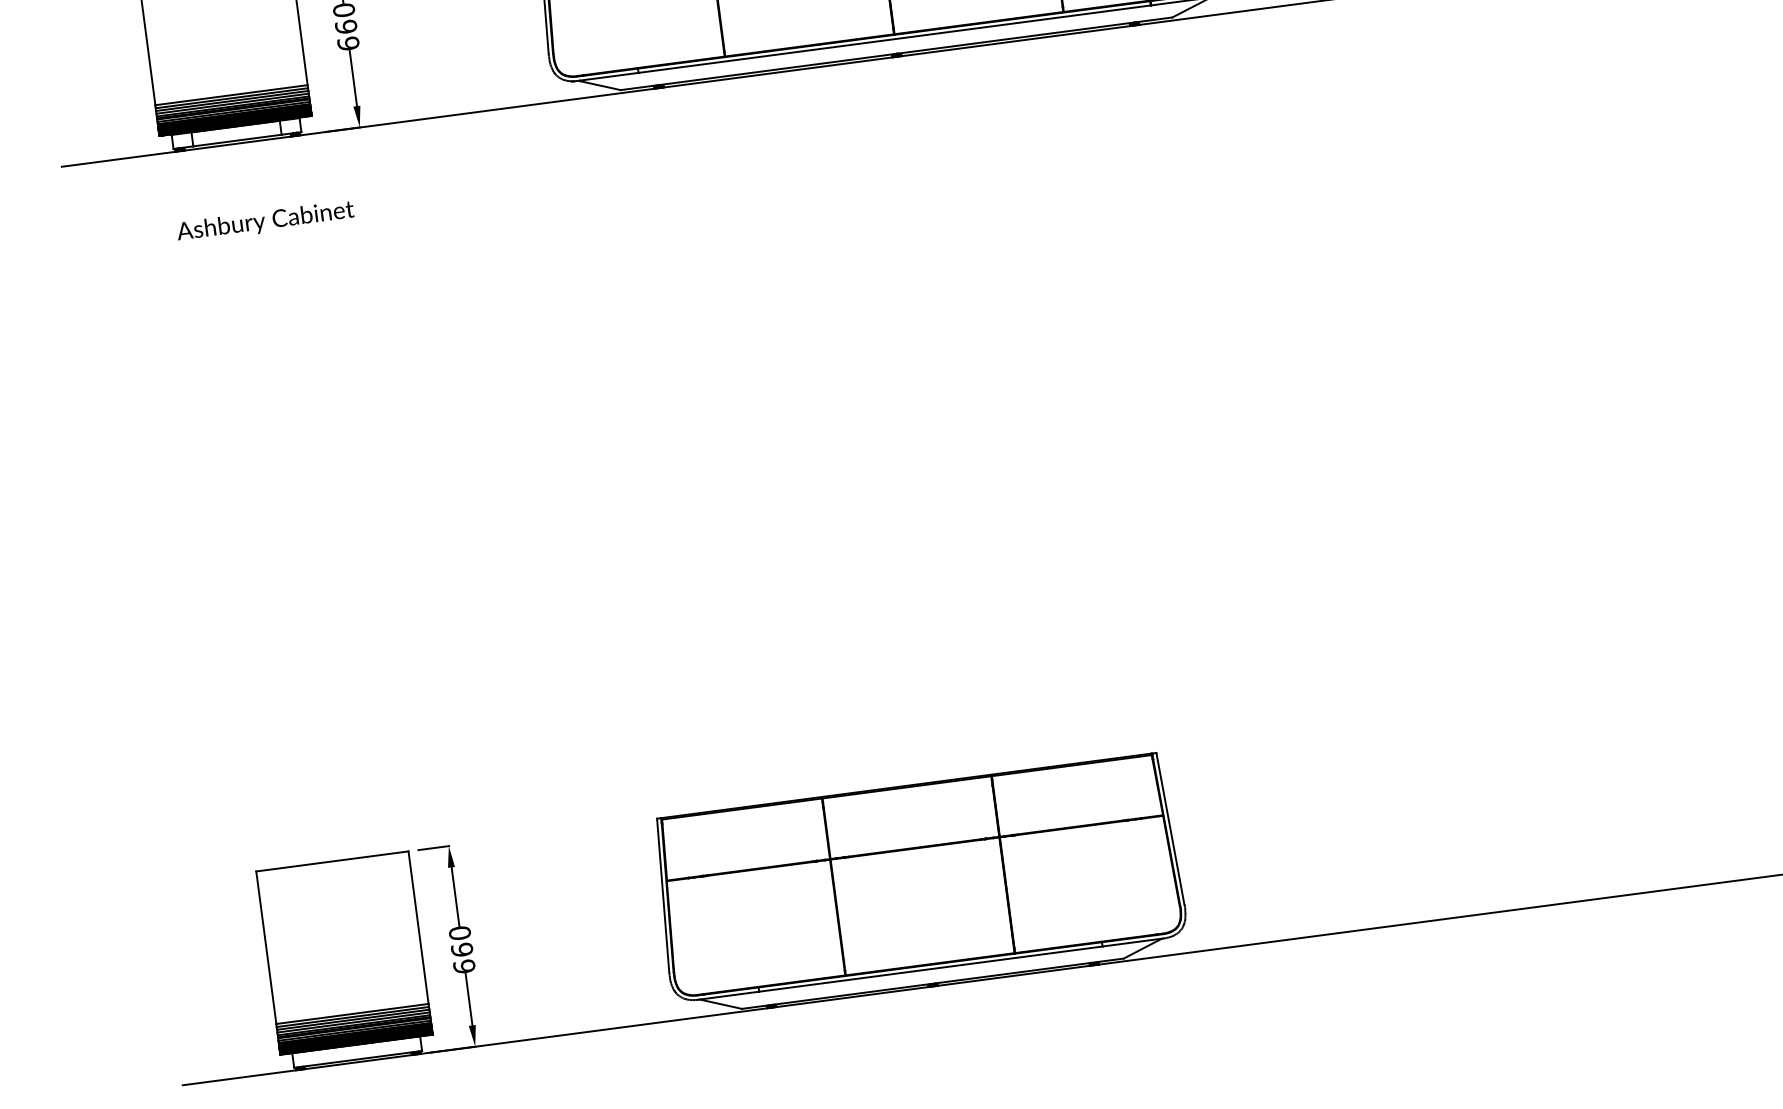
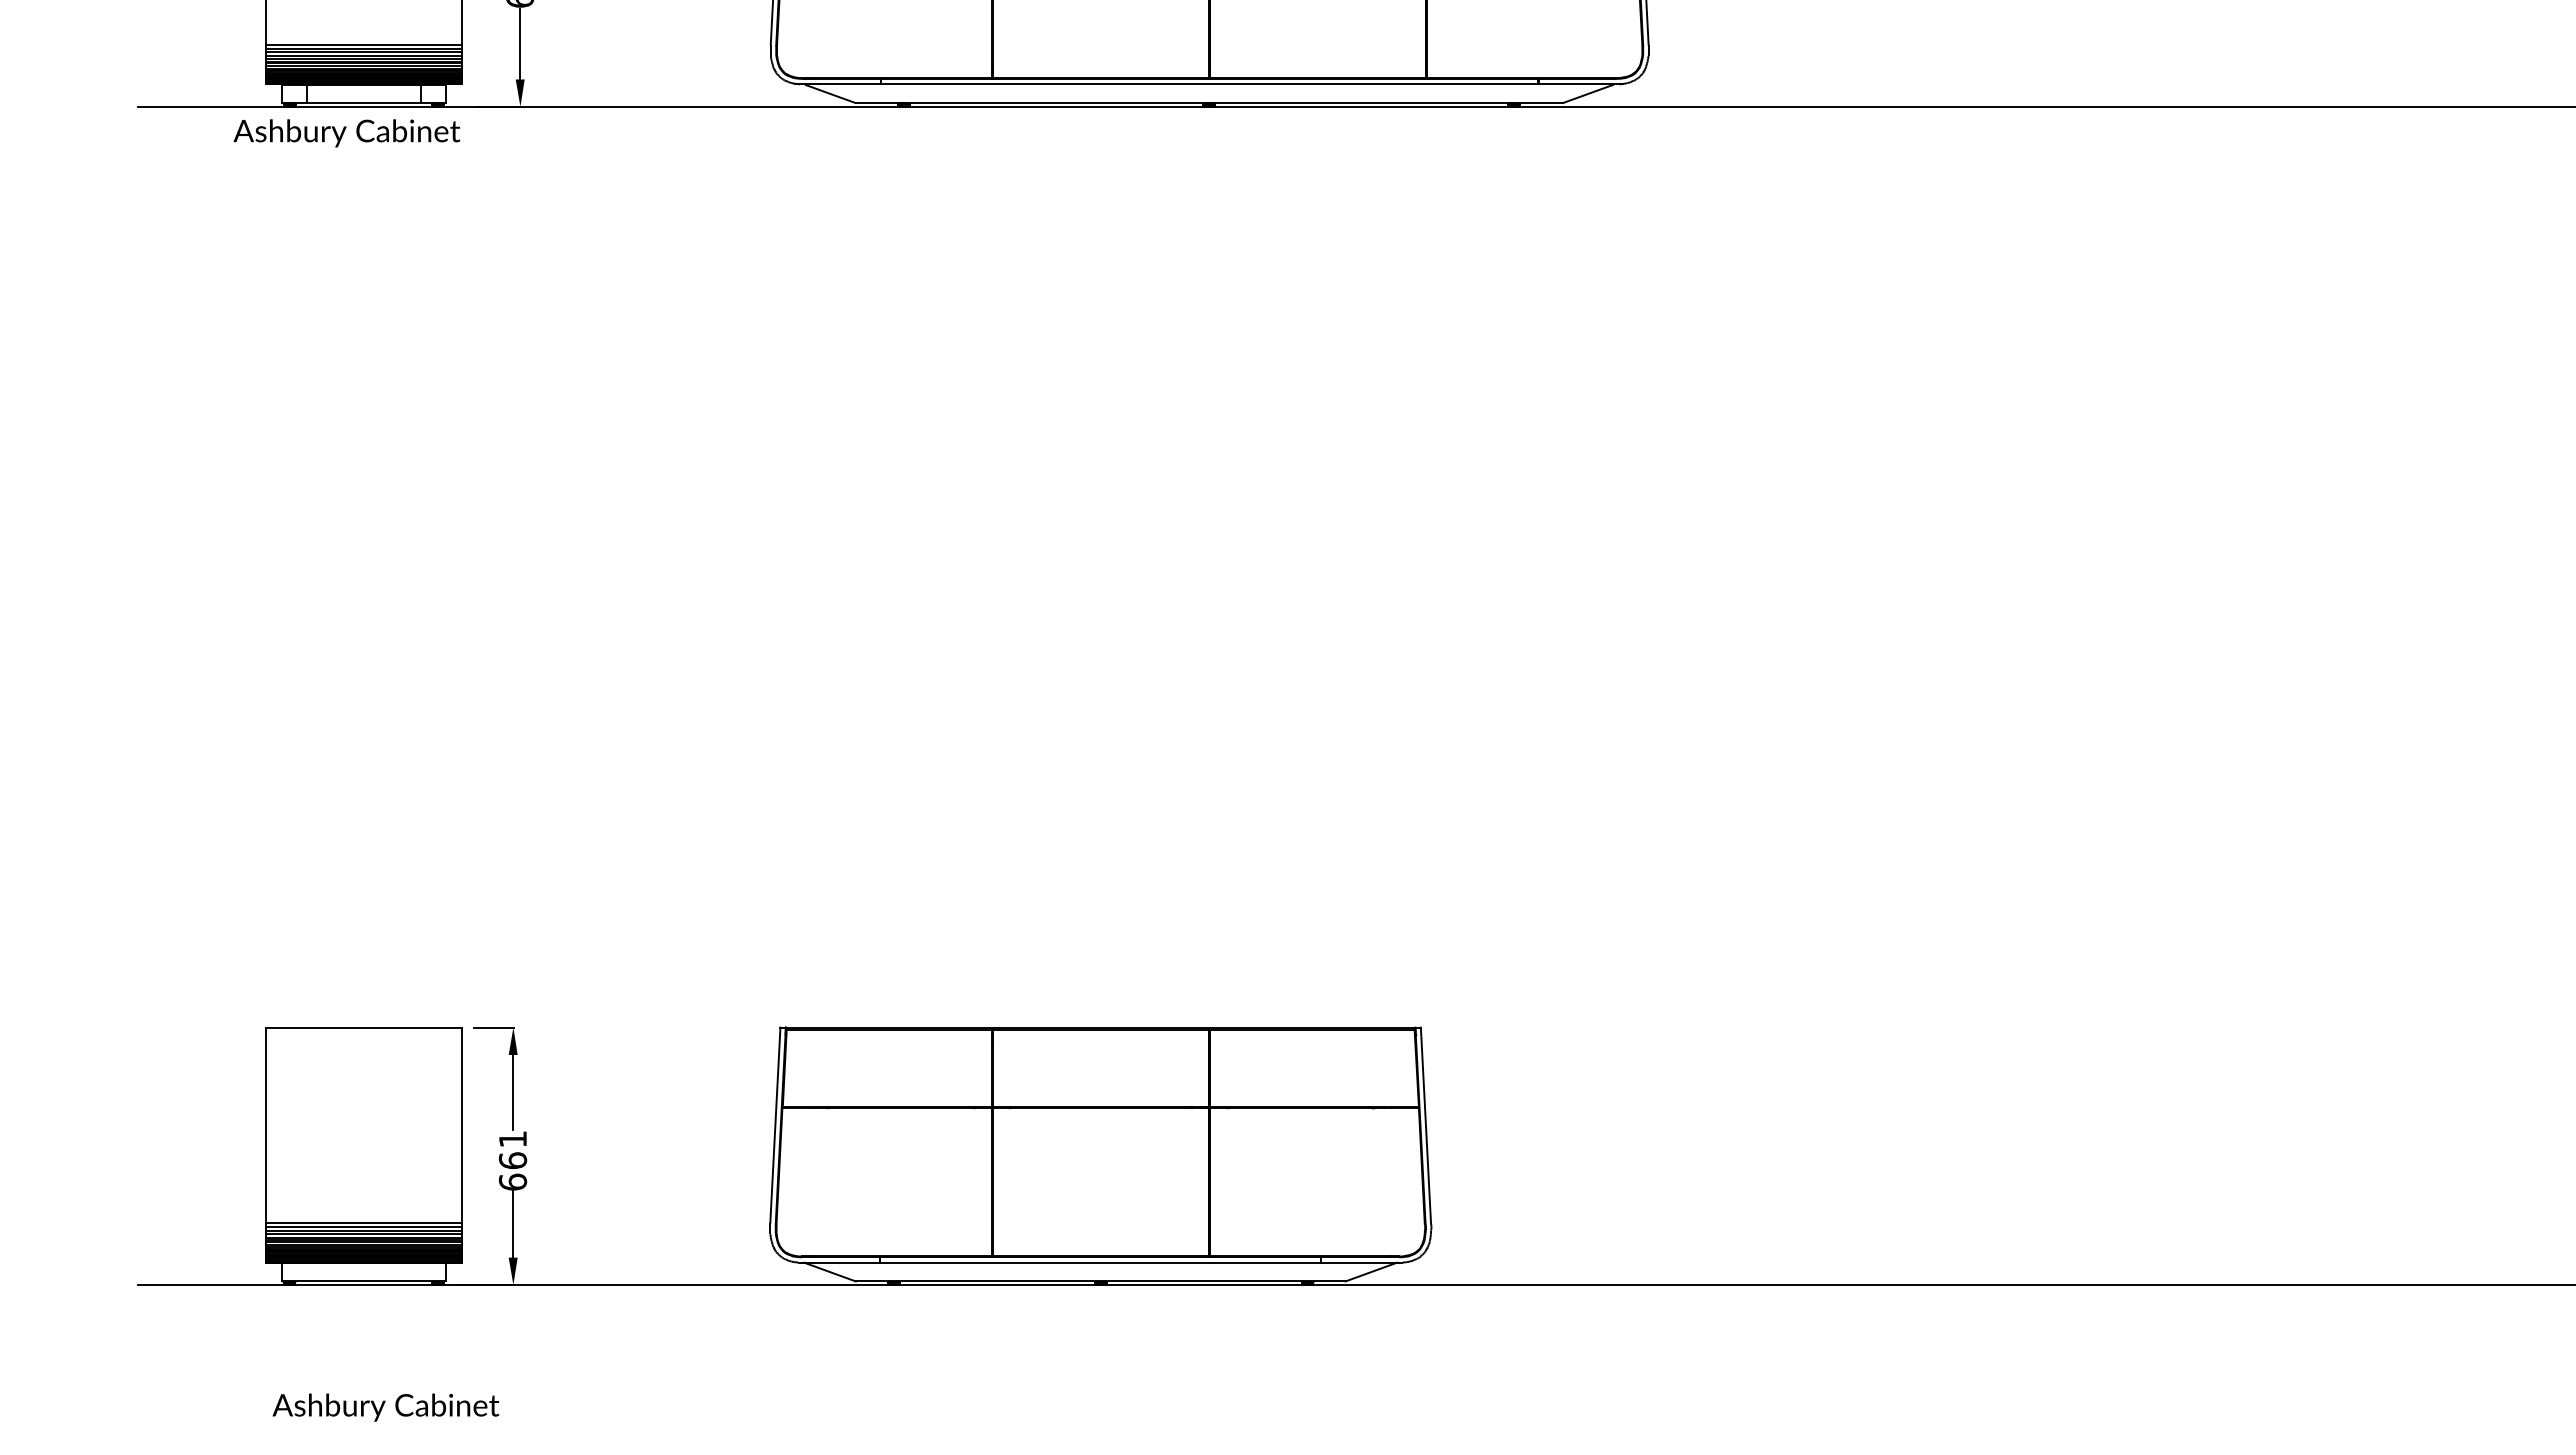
text: (265, 222) -> (346, 133), moved
text: (459, 932) -> (512, 1138), 660 -> 661

